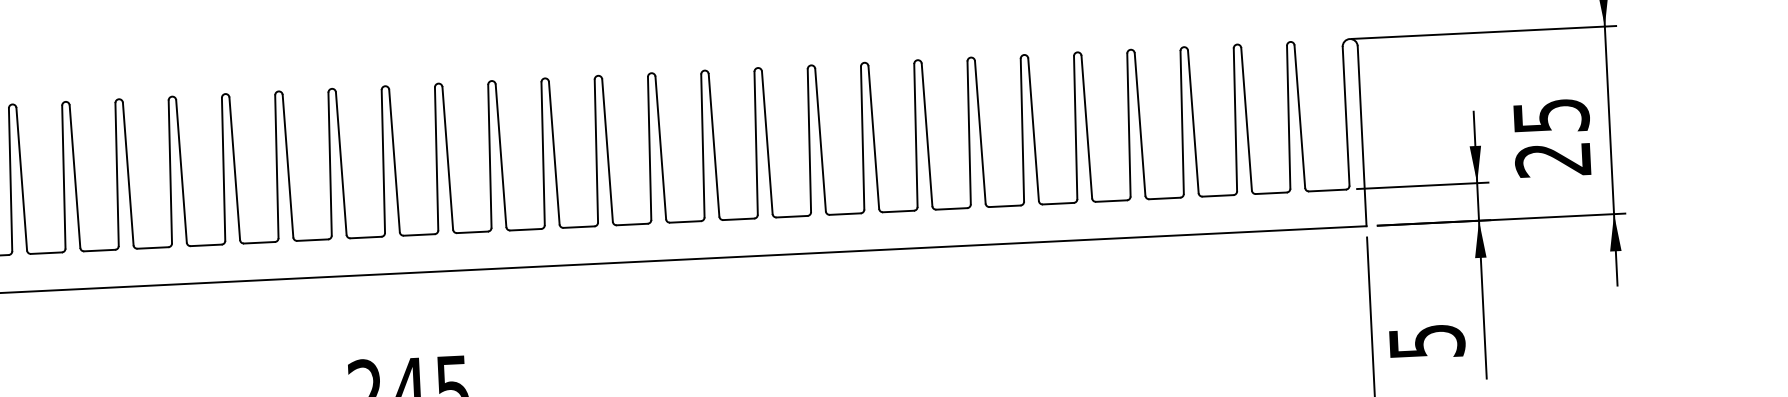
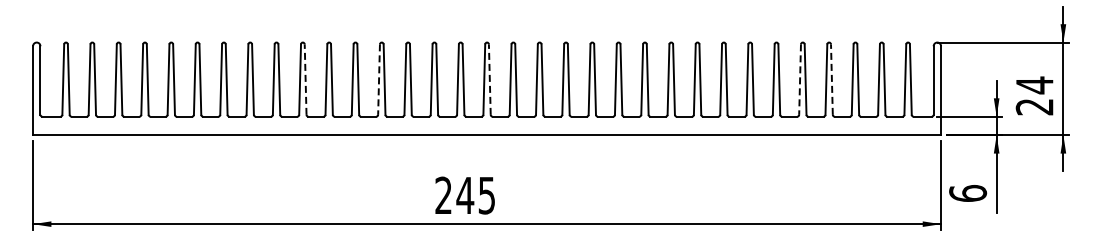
text: (1550, 116) -> (1034, 85), 25 -> 24
line: (1139, 124) -> (831, 79), solid -> dashed
line: (1076, 129) -> (800, 80), solid -> dashed
line: (447, 158) -> (489, 79), solid -> dashed
line: (224, 171) -> (379, 80), solid -> dashed
line: (74, 176) -> (305, 79), solid -> dashed
text: (1427, 339) -> (968, 192), 5 -> 6

